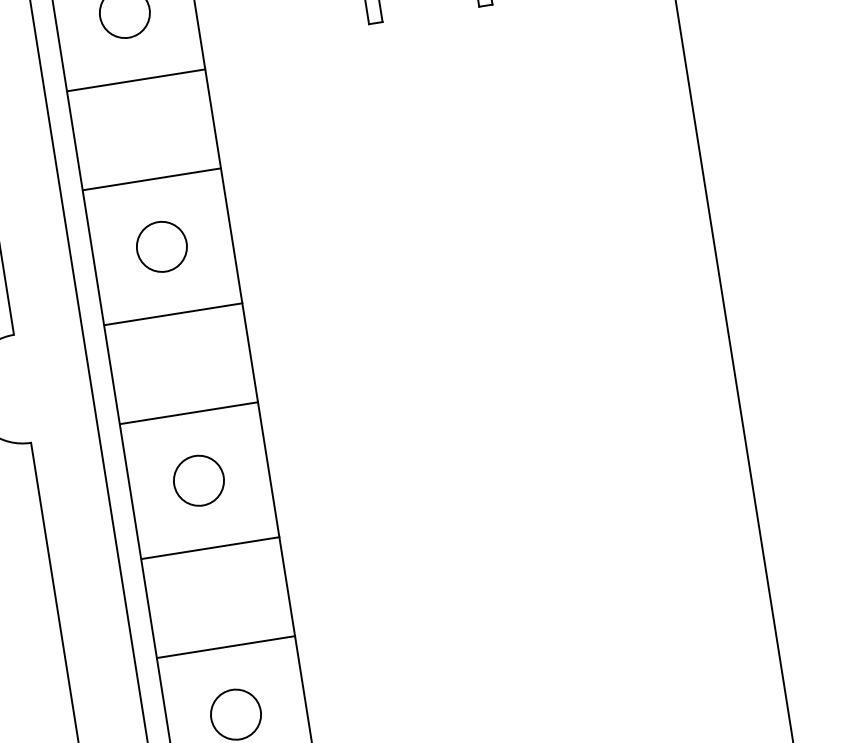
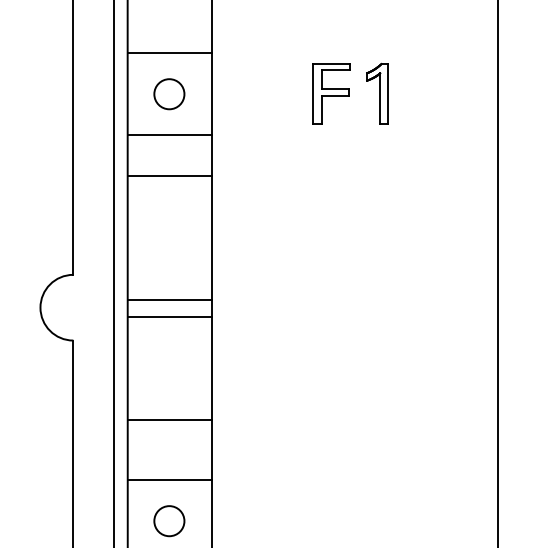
line: (151, 179) -> (169, 175), moved
circle: (162, 246) -> (169, 236), removed
line: (172, 314) -> (169, 299), moved
line: (188, 412) -> (169, 316), moved
circle: (199, 480) -> (169, 378), removed

